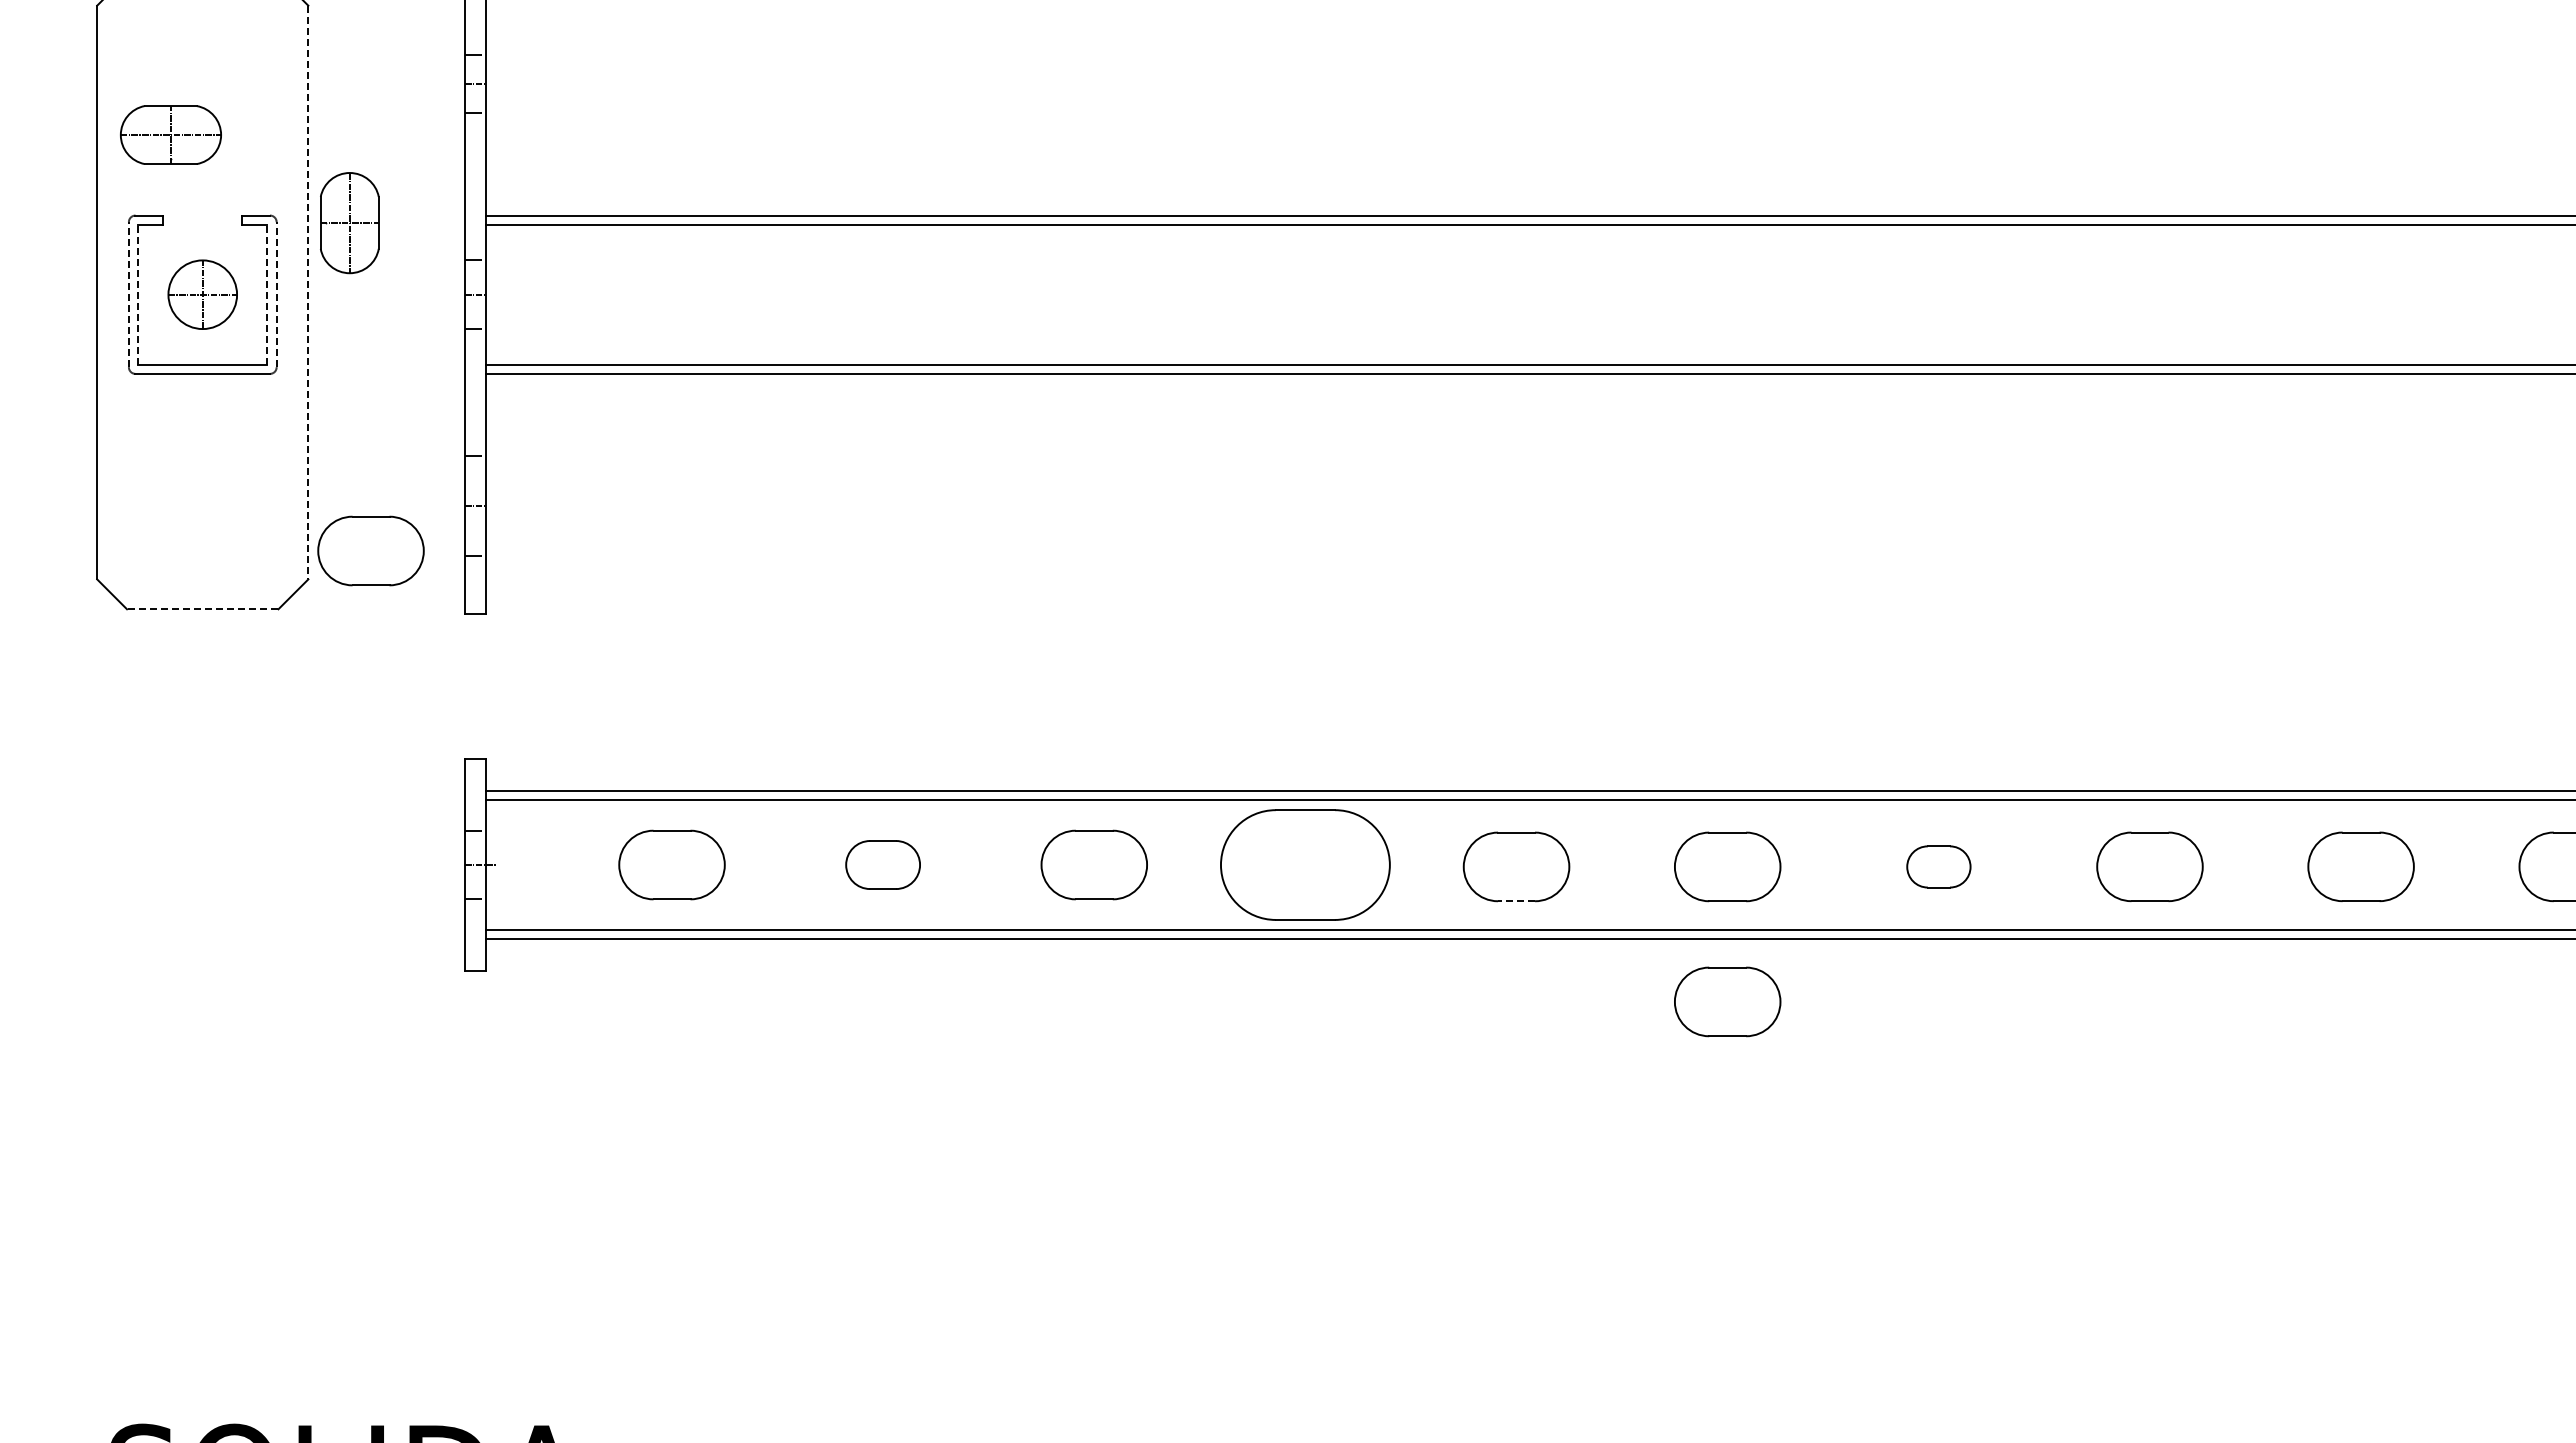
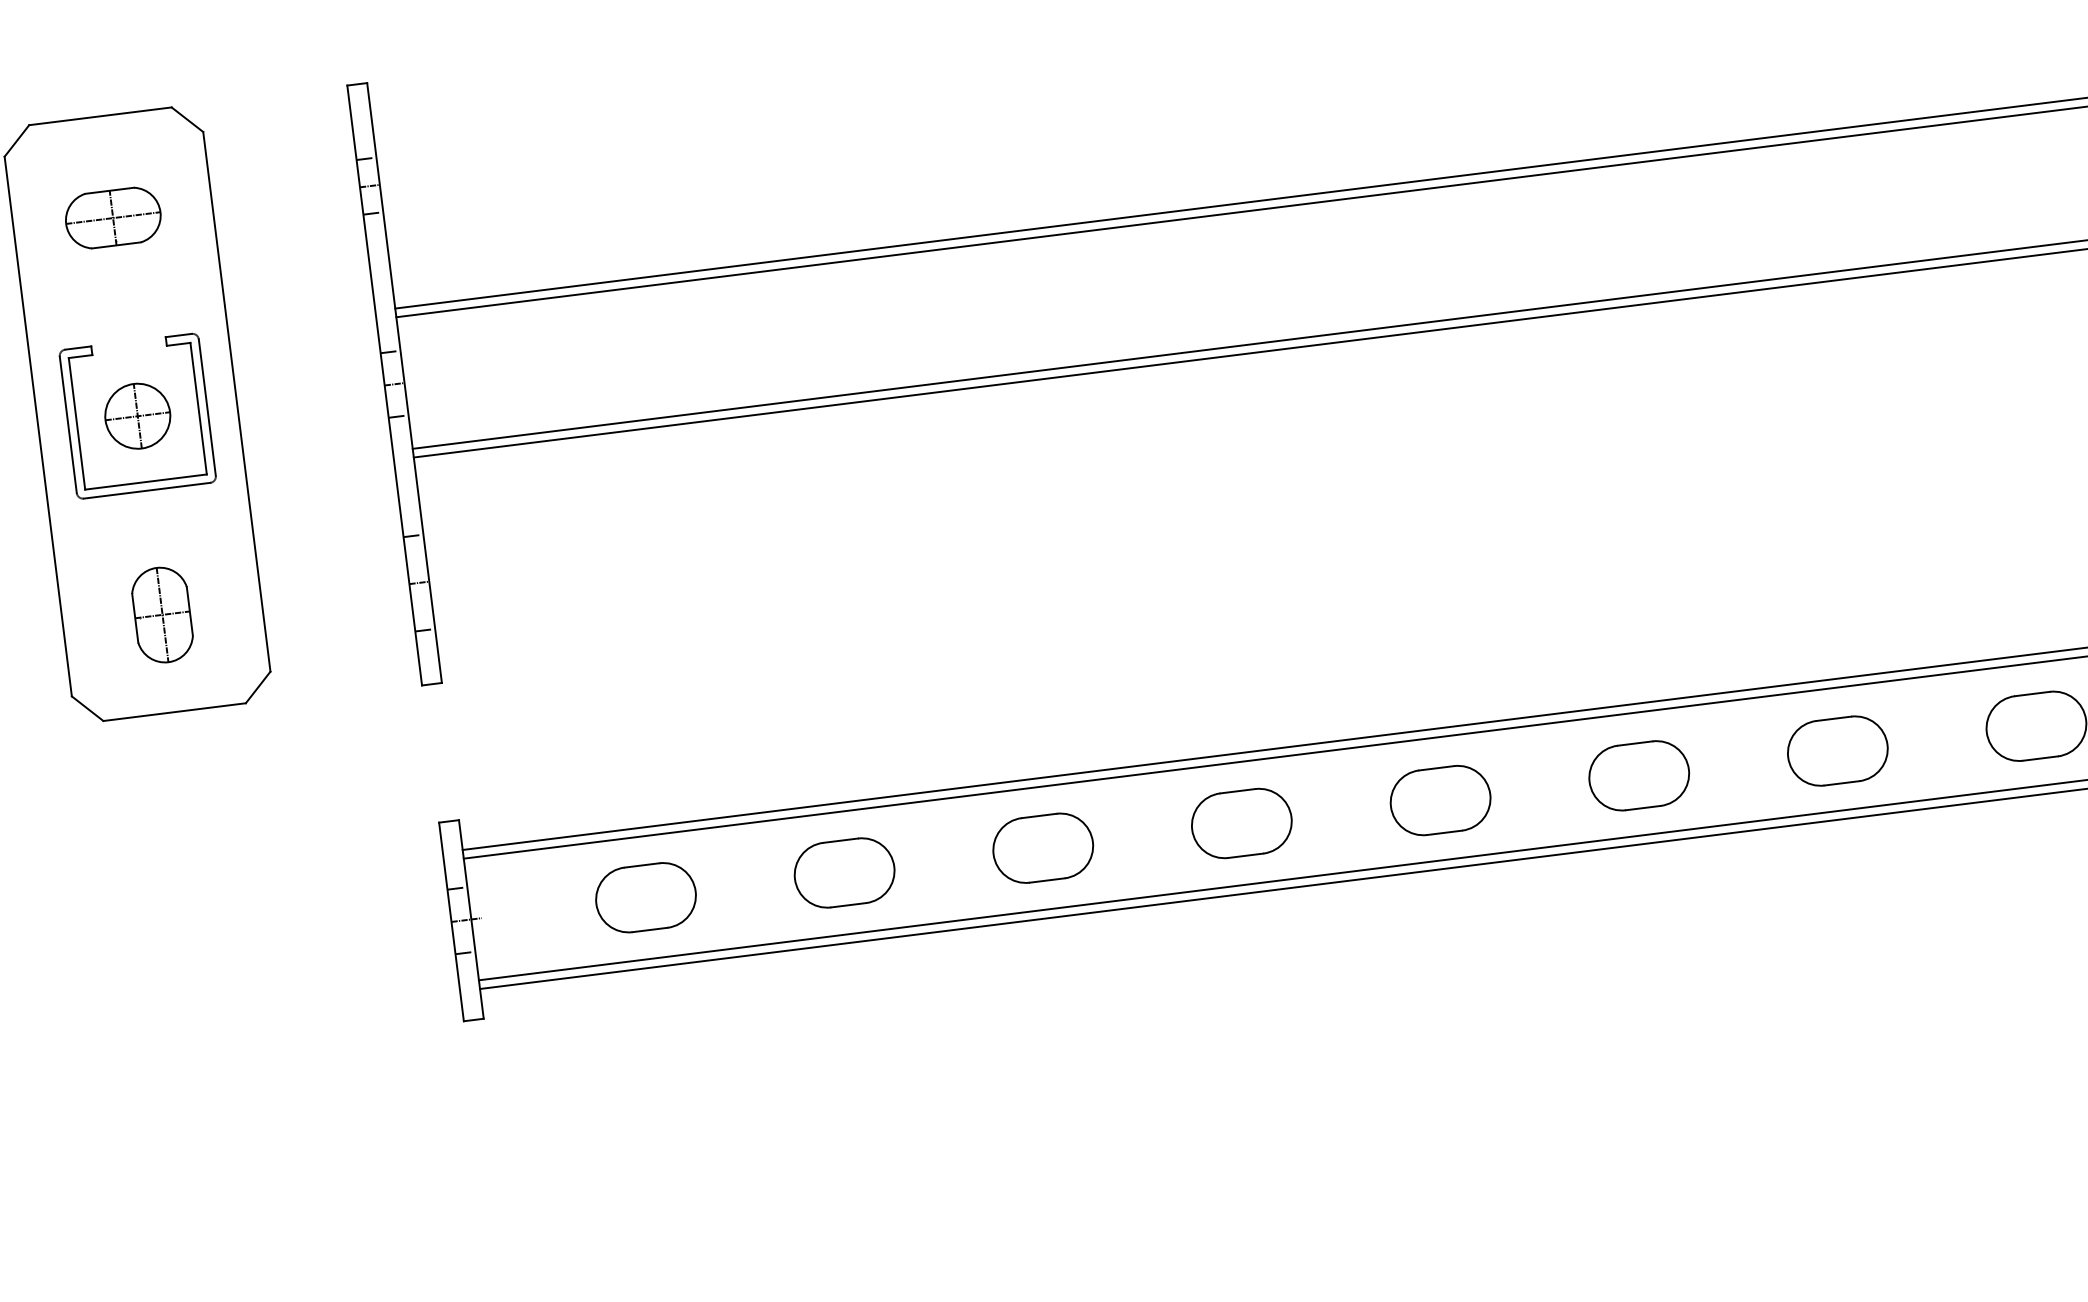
part: (170, 134) -> (112, 217), moved
part: (349, 223) -> (162, 615), moved
line: (308, 292) -> (237, 401), dashed -> solid
line: (128, 294) -> (67, 424), dashed -> solid
line: (138, 294) -> (77, 423), dashed -> solid
line: (267, 294) -> (198, 408), dashed -> solid
line: (276, 294) -> (207, 407), dashed -> solid
part: (370, 550) -> (325, 637), removed
line: (202, 609) -> (174, 712), dashed -> solid
part: (882, 864) -> (843, 872), size x1.43
part: (1305, 864) -> (1241, 823), size x0.62
part: (1938, 866) -> (1837, 750), size x1.67
line: (1516, 901) -> (1444, 833), dashed -> solid
part: (1727, 1001) -> (1654, 902), removed

